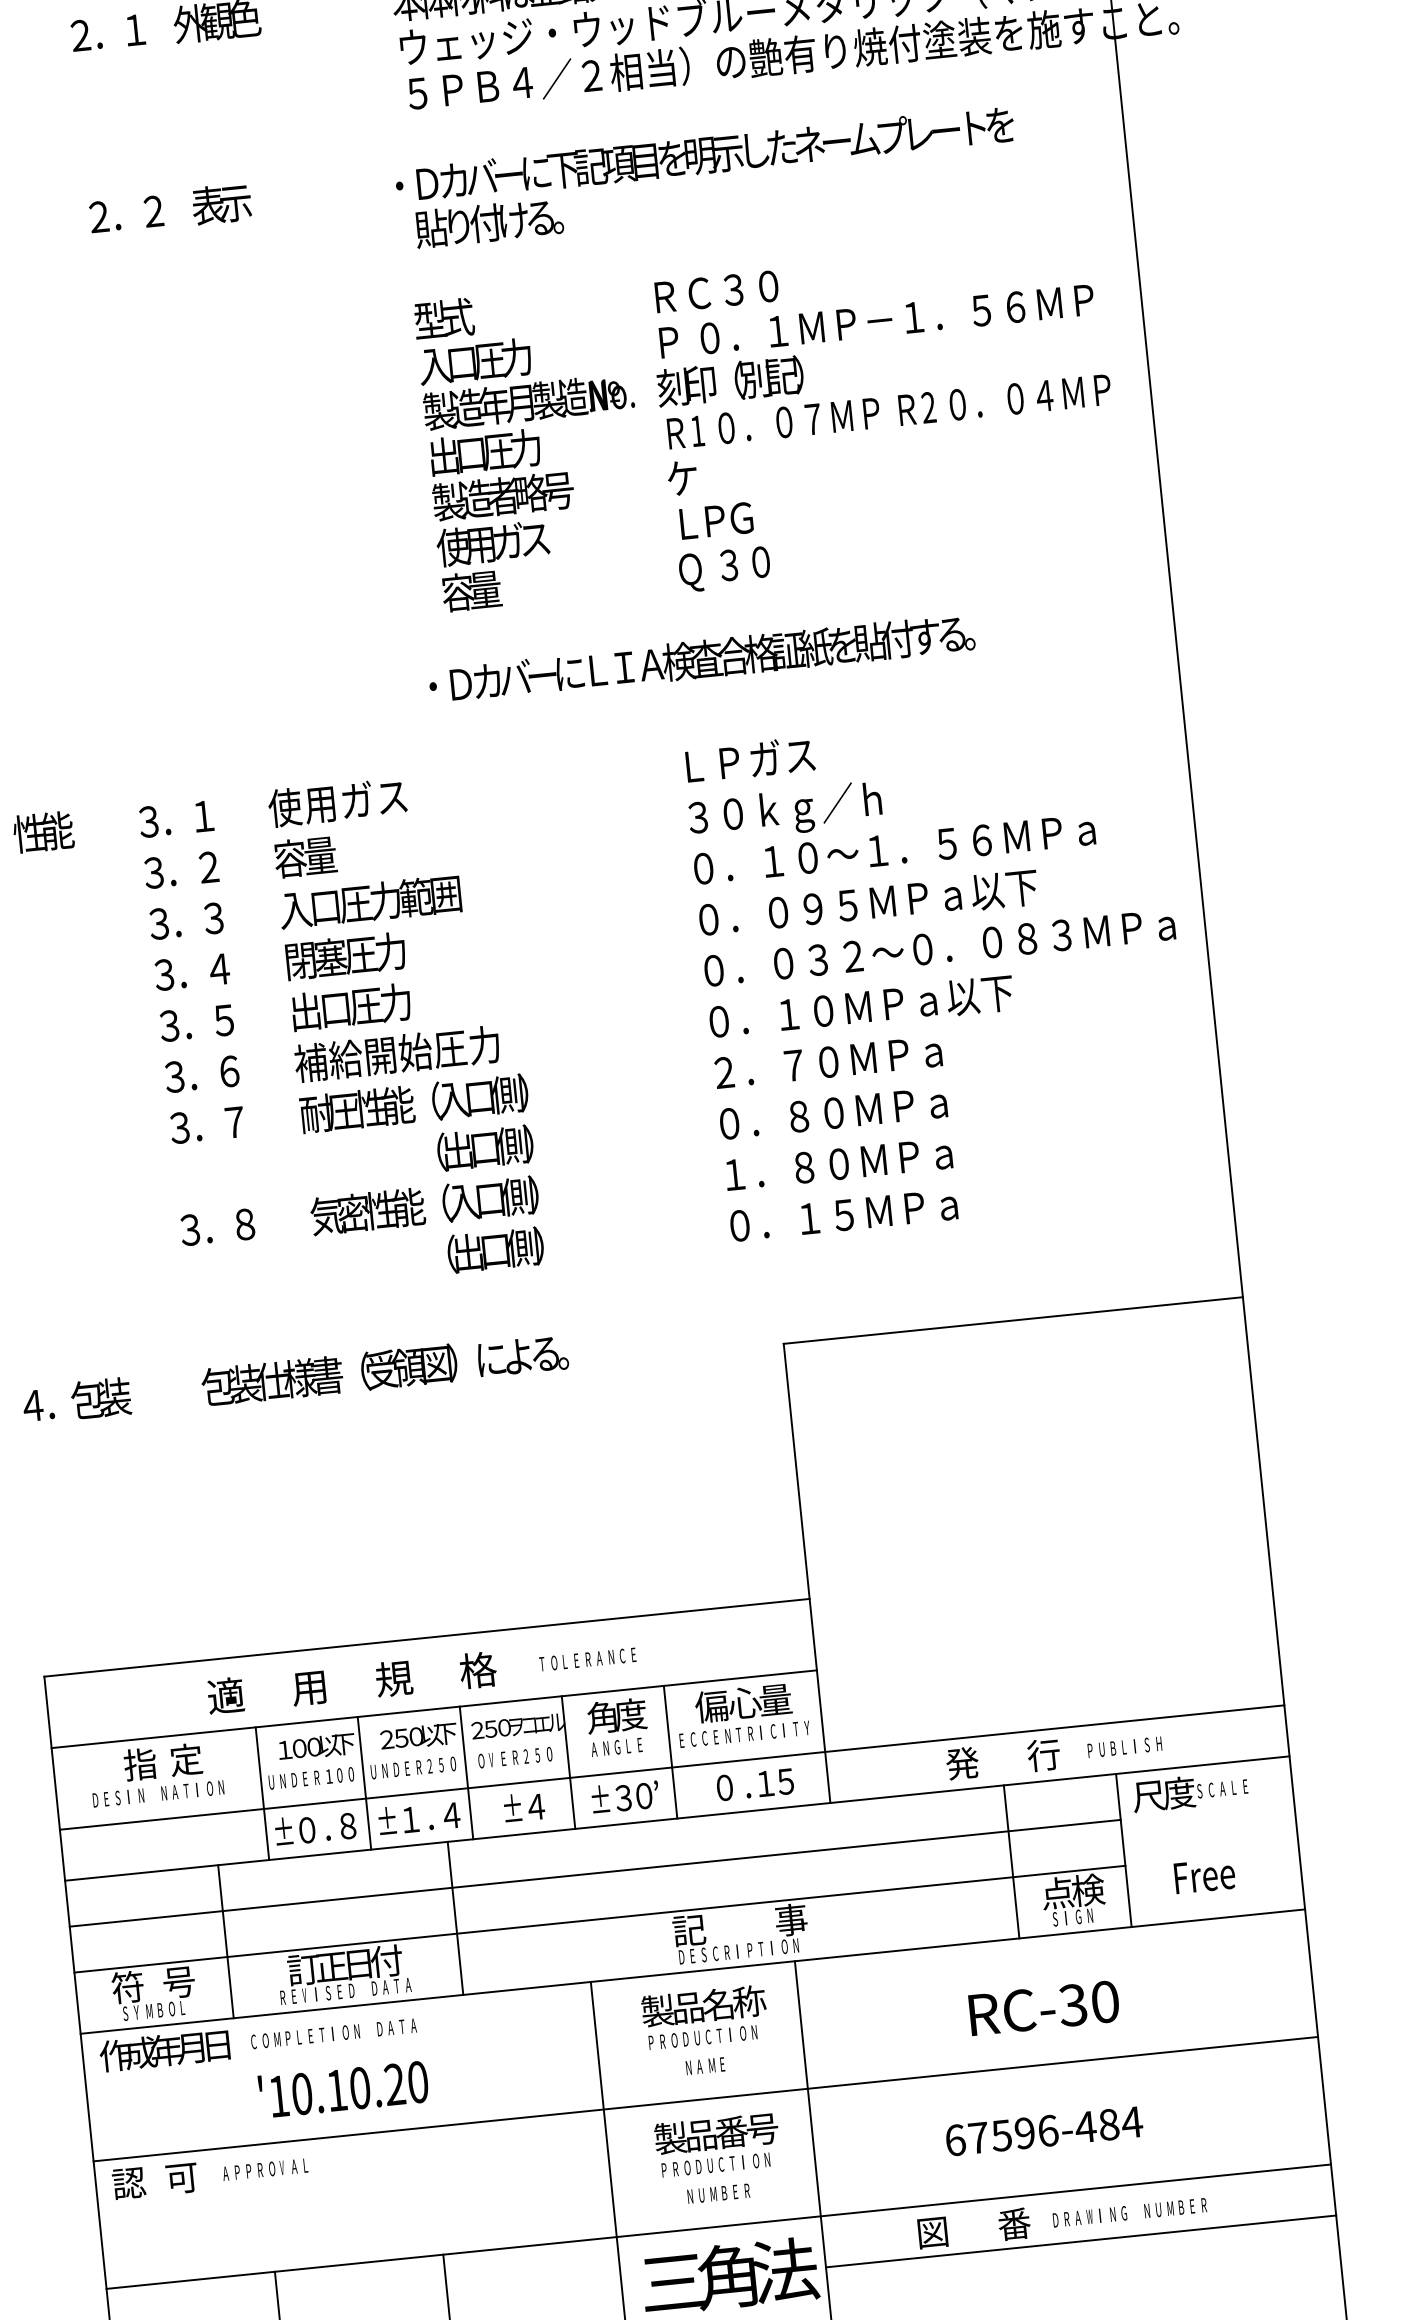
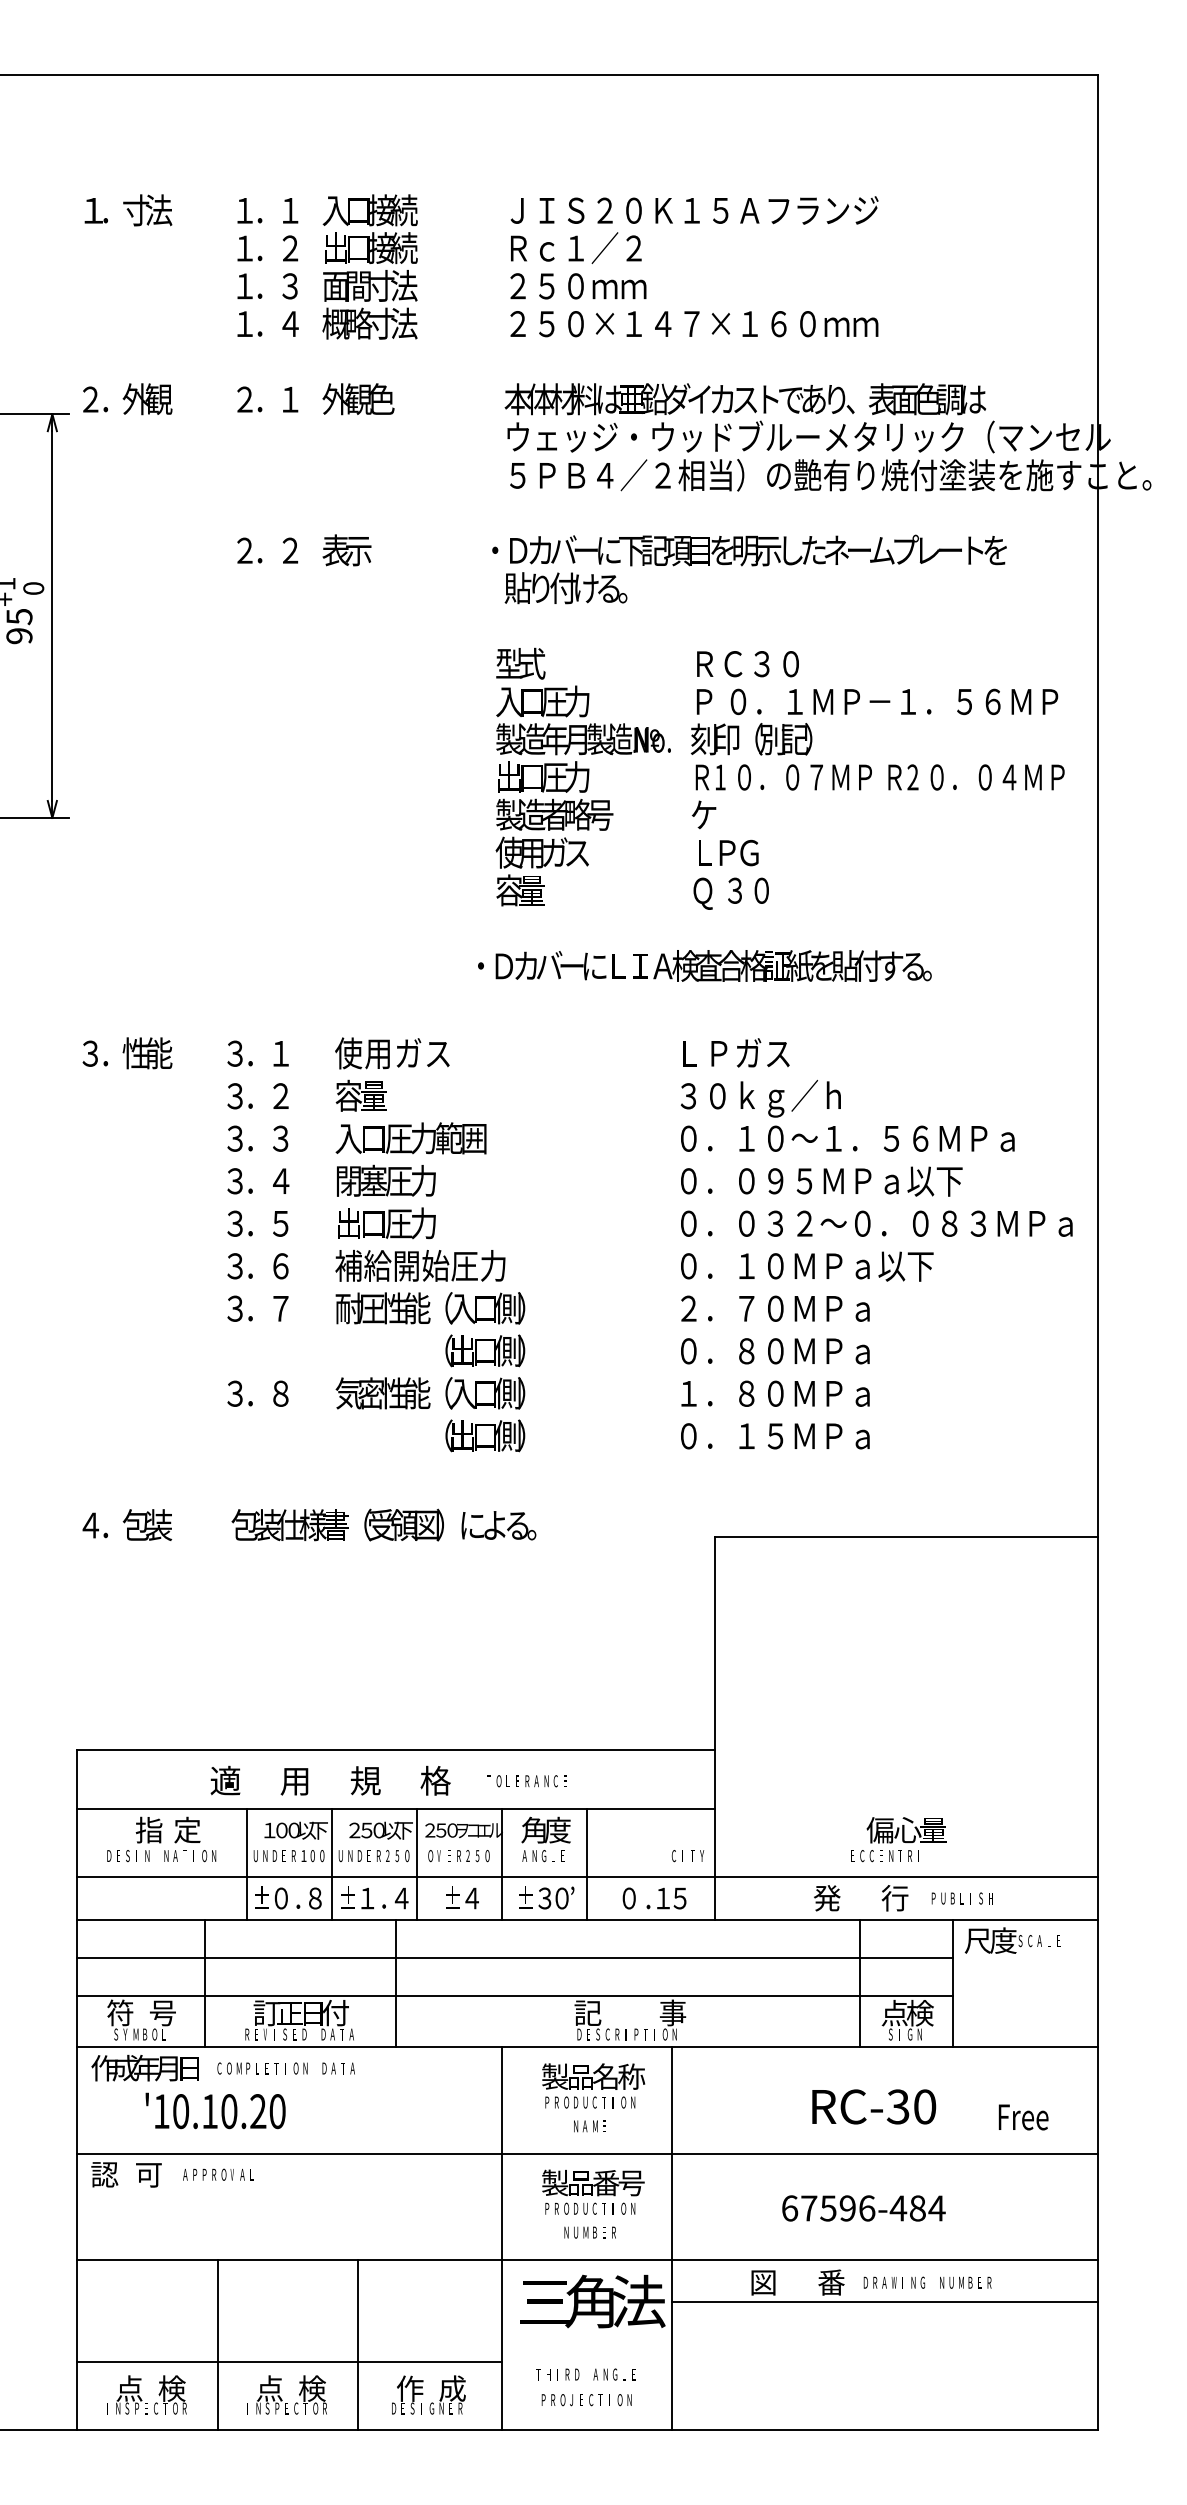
text: (734, 1715) -> (898, 1839), moved
text: (1204, 1876) -> (1023, 2117), moved
text: (343, 2088) -> (215, 2110), moved

